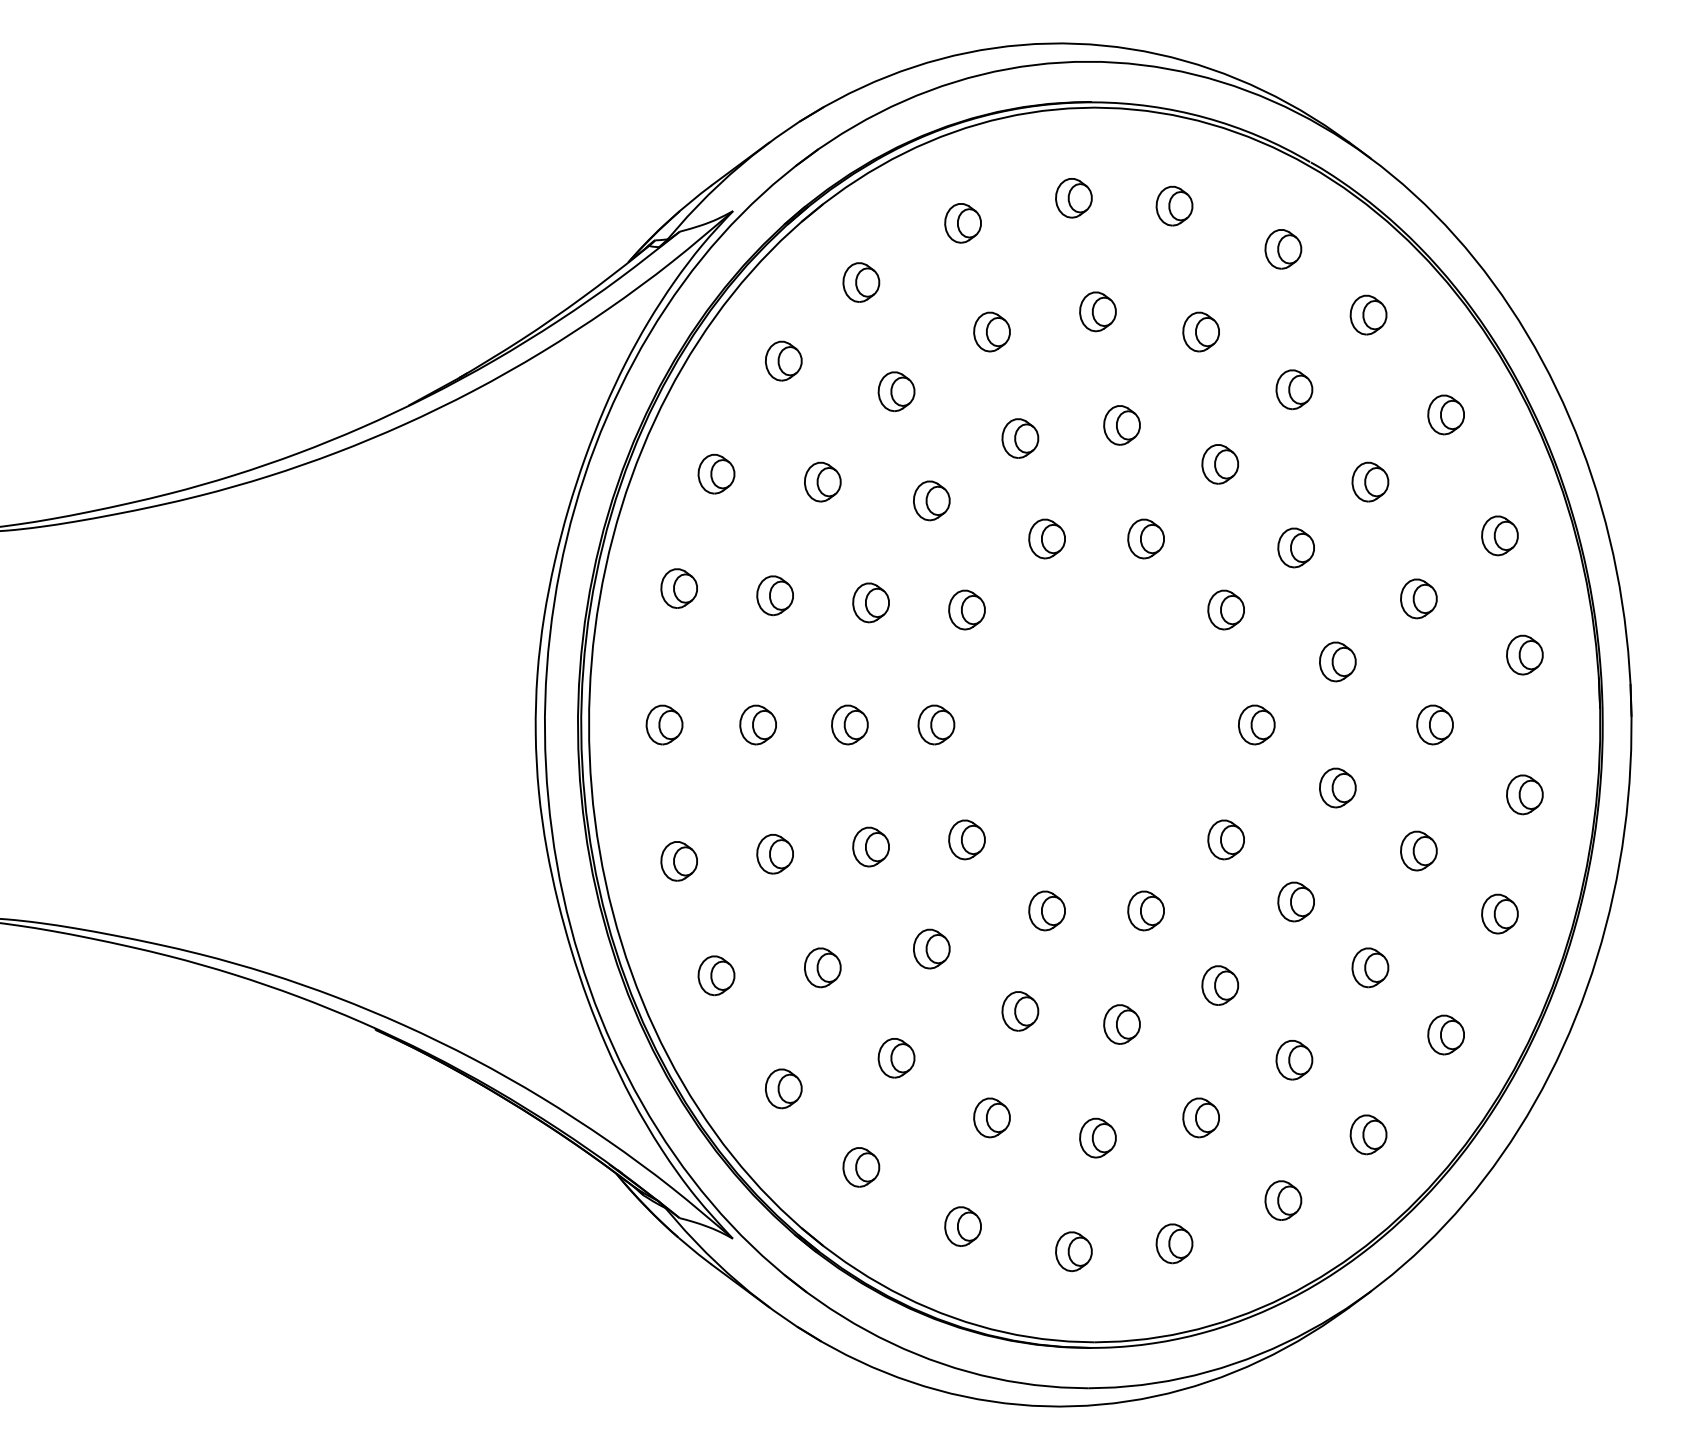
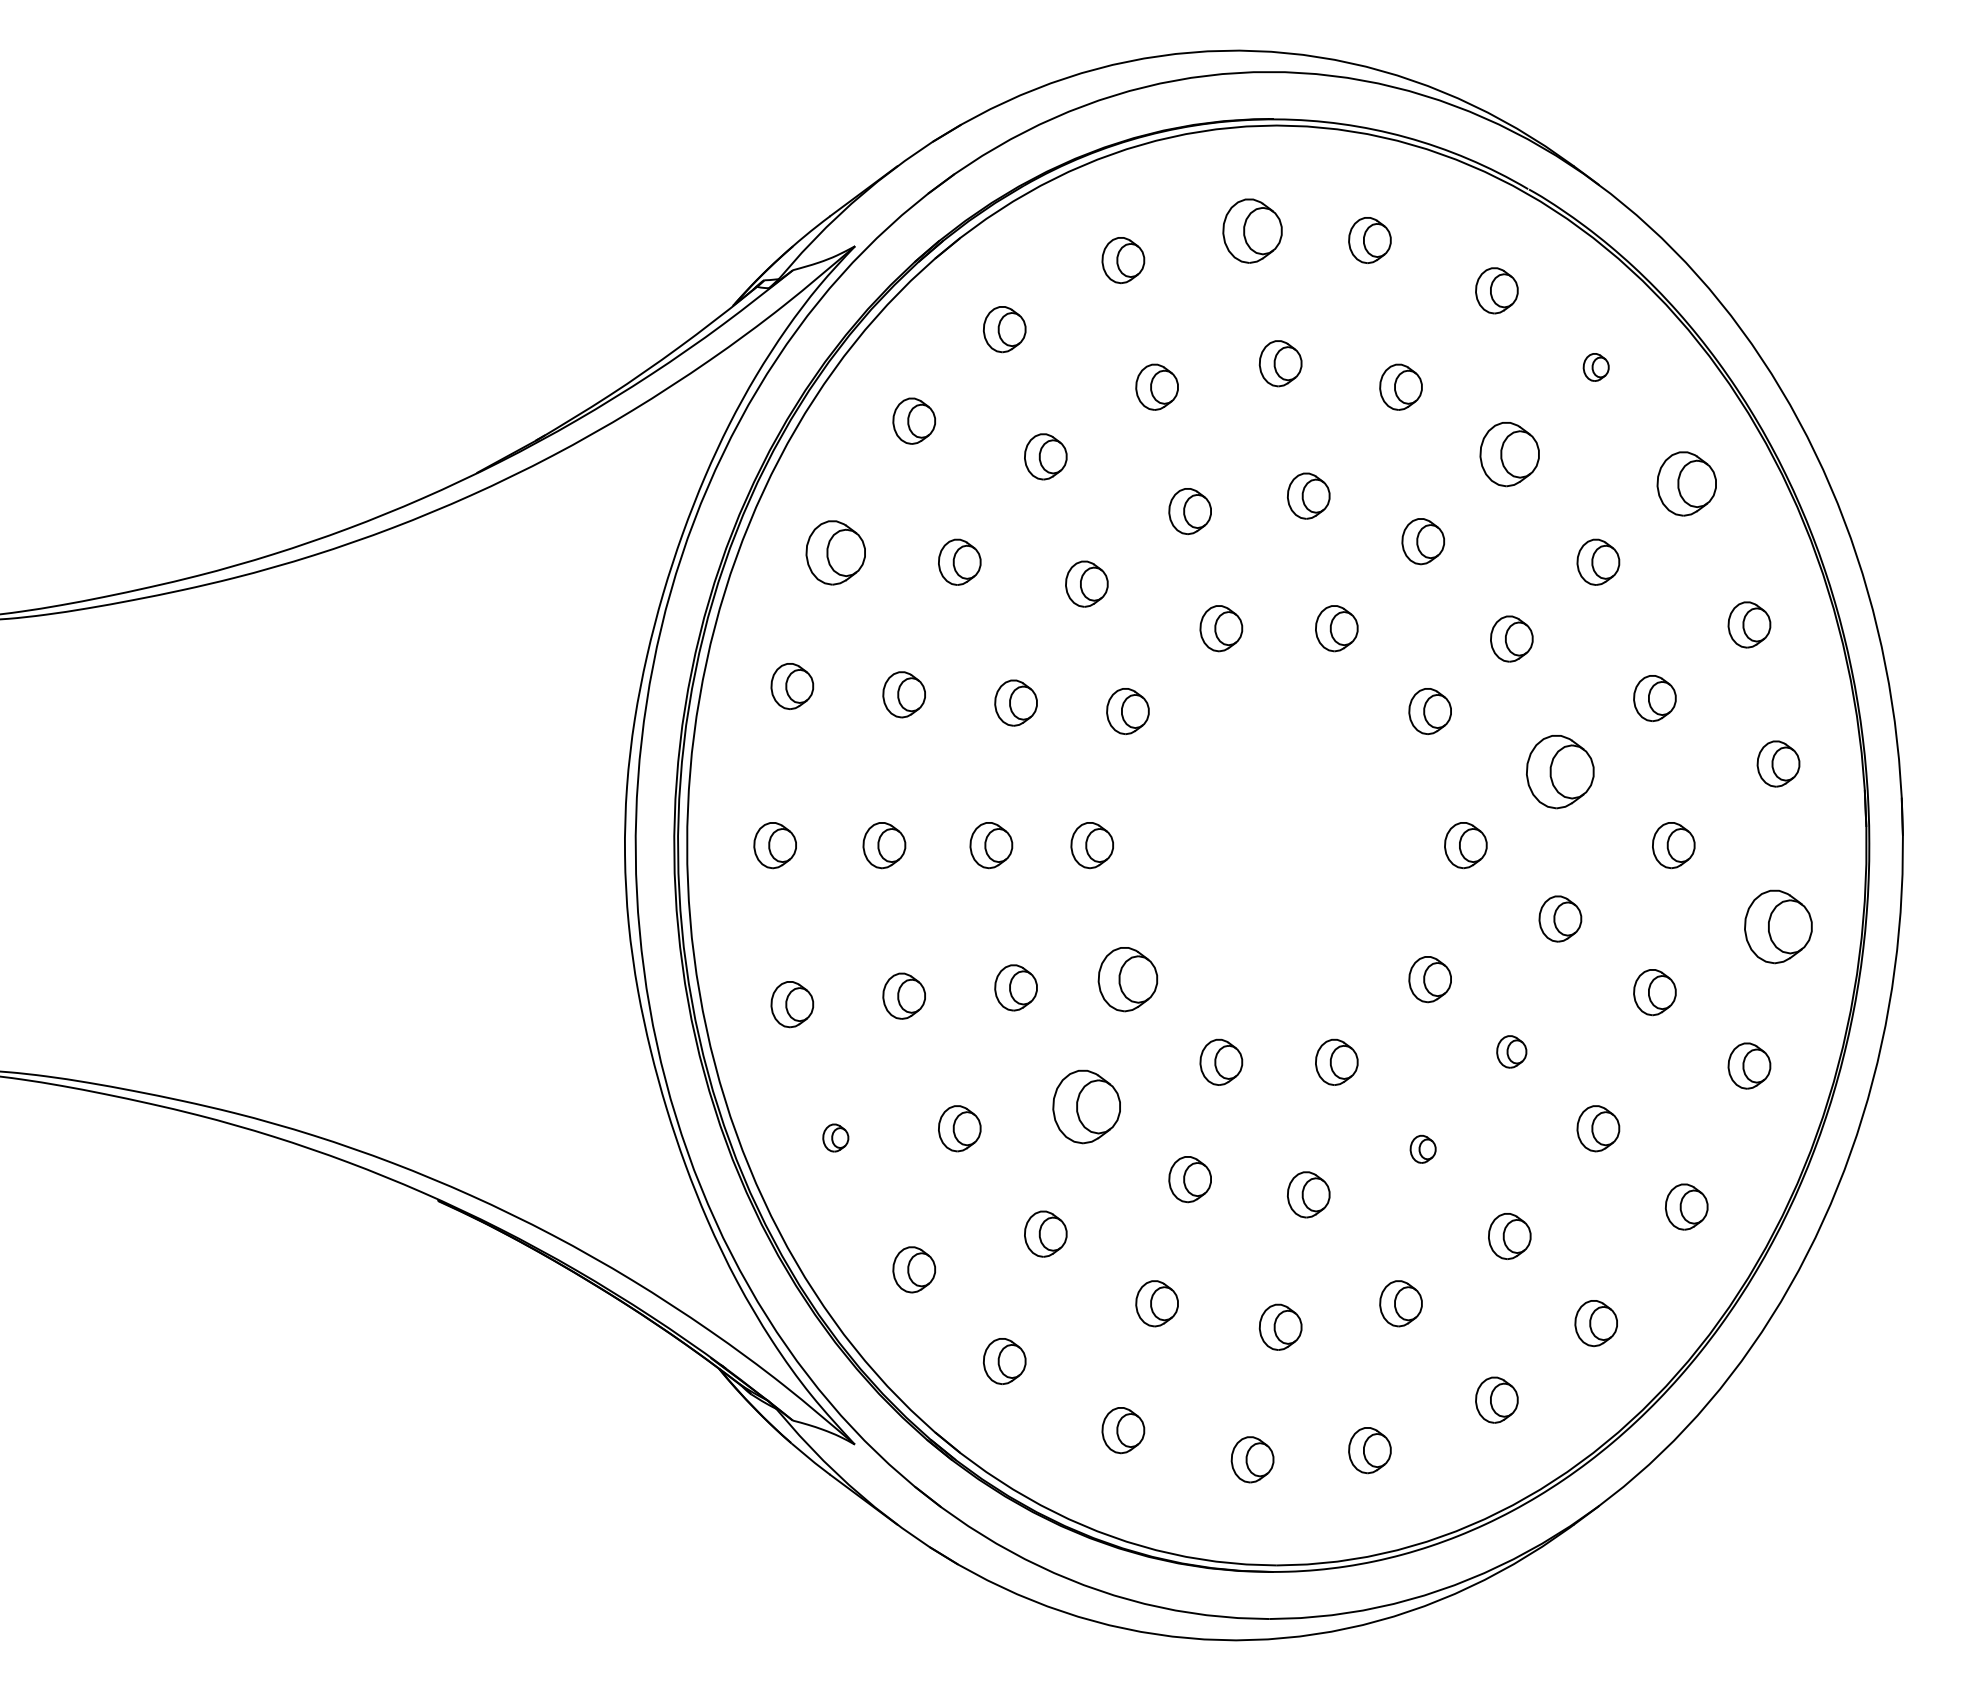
part: (1073, 198) -> (1252, 231), size x1.4
part: (1368, 314) -> (1596, 366), size x0.6
part: (1294, 389) -> (1509, 454), size x1.4
part: (1445, 414) -> (1685, 483), size x1.4
part: (716, 474) -> (835, 553), size x1.4
part: (1337, 661) -> (1560, 771), size x1.6
part: (1524, 794) -> (1778, 926), size x1.6
part: (966, 839) -> (1127, 979), size x1.4
part: (1295, 901) -> (1511, 1051), size x0.7
part: (931, 948) -> (1086, 1106), size x1.6
part: (716, 975) -> (835, 1137), size x0.6
part: (1219, 985) -> (1422, 1149), size x0.6

